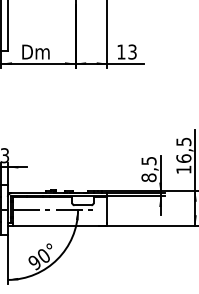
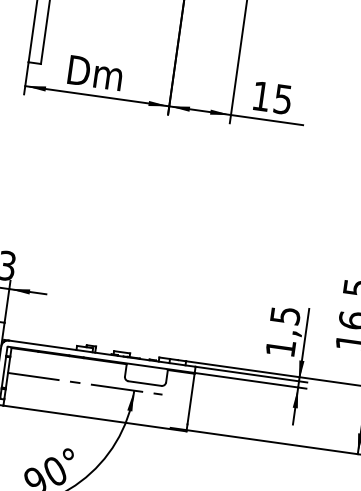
text: (132, 51) -> (283, 98), 13 -> 15
text: (148, 177) -> (279, 347), 8,5 -> 1,5

